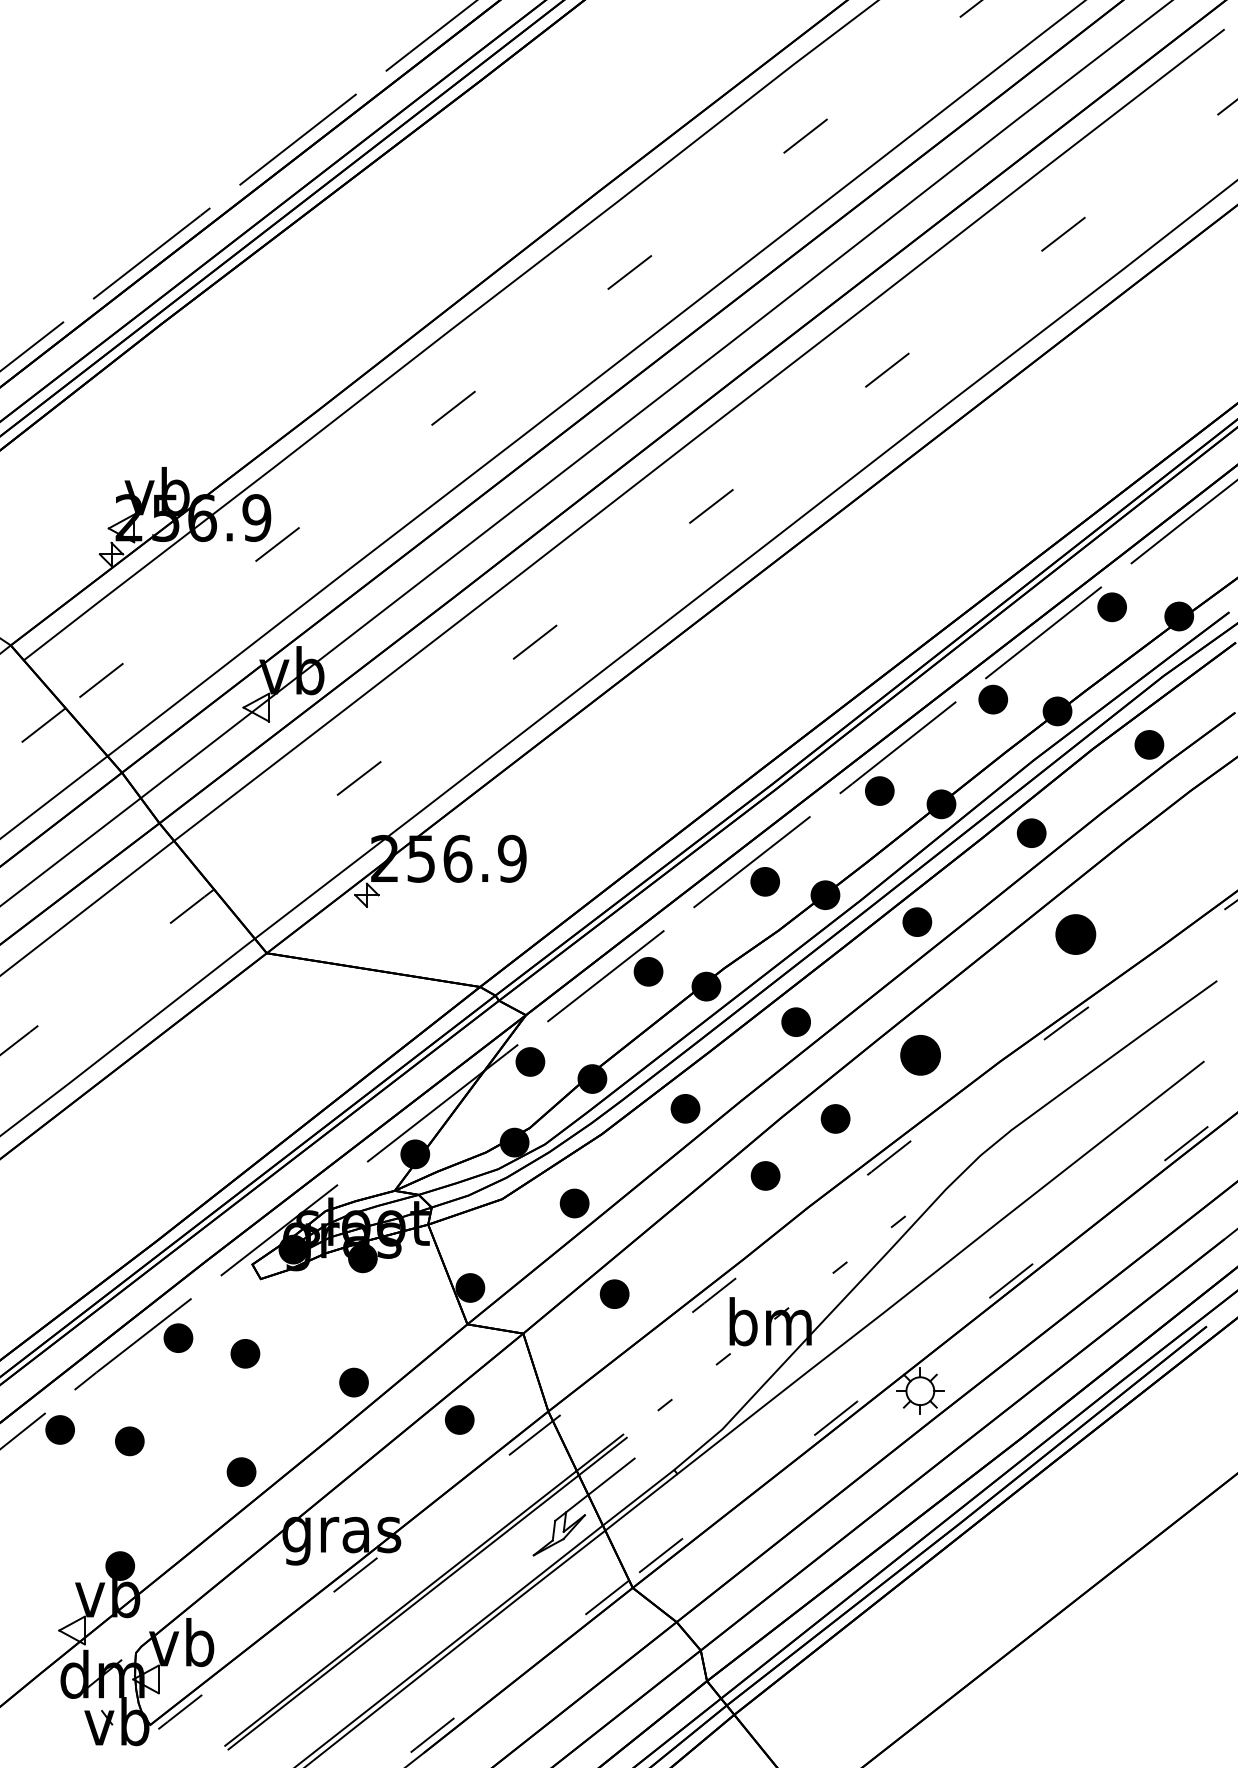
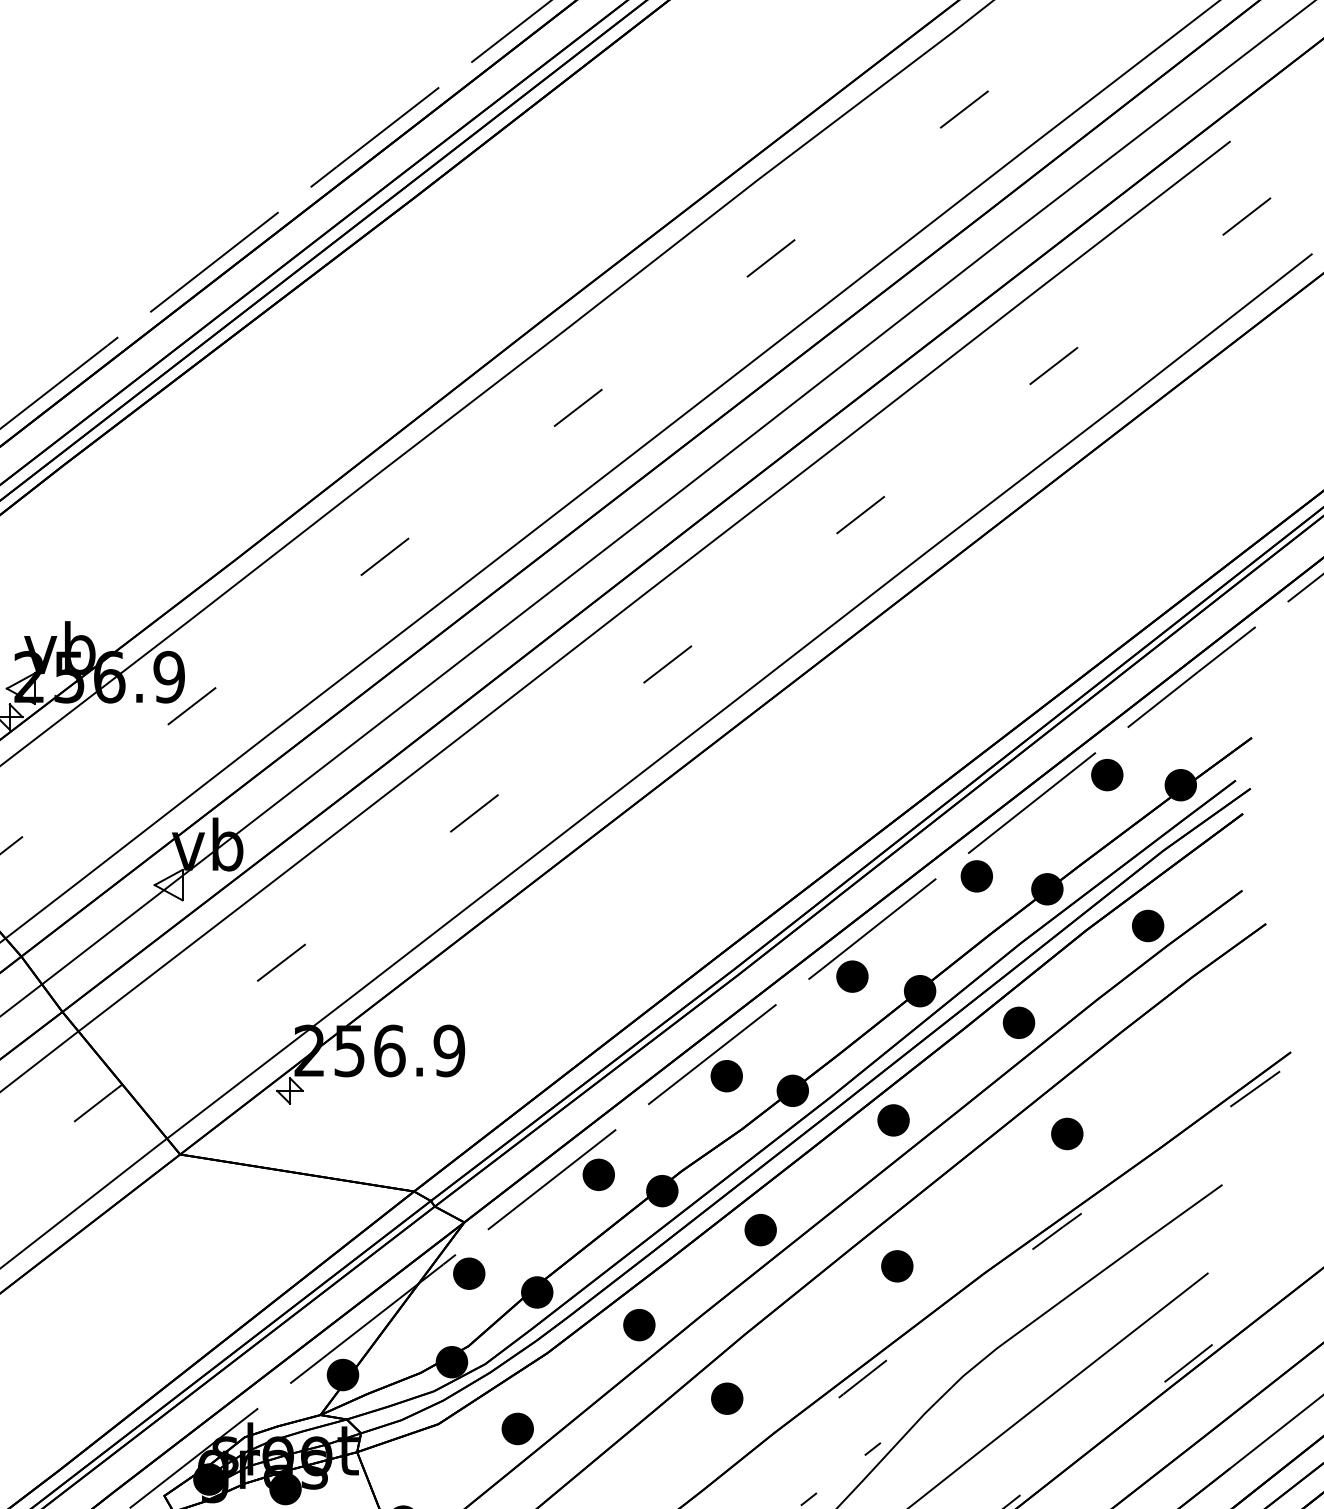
part: (1075, 934) -> (1067, 1133), size x0.71
part: (920, 1054) -> (897, 1265), size x0.71
part: (835, 1118) -> (803, 1335), removed

